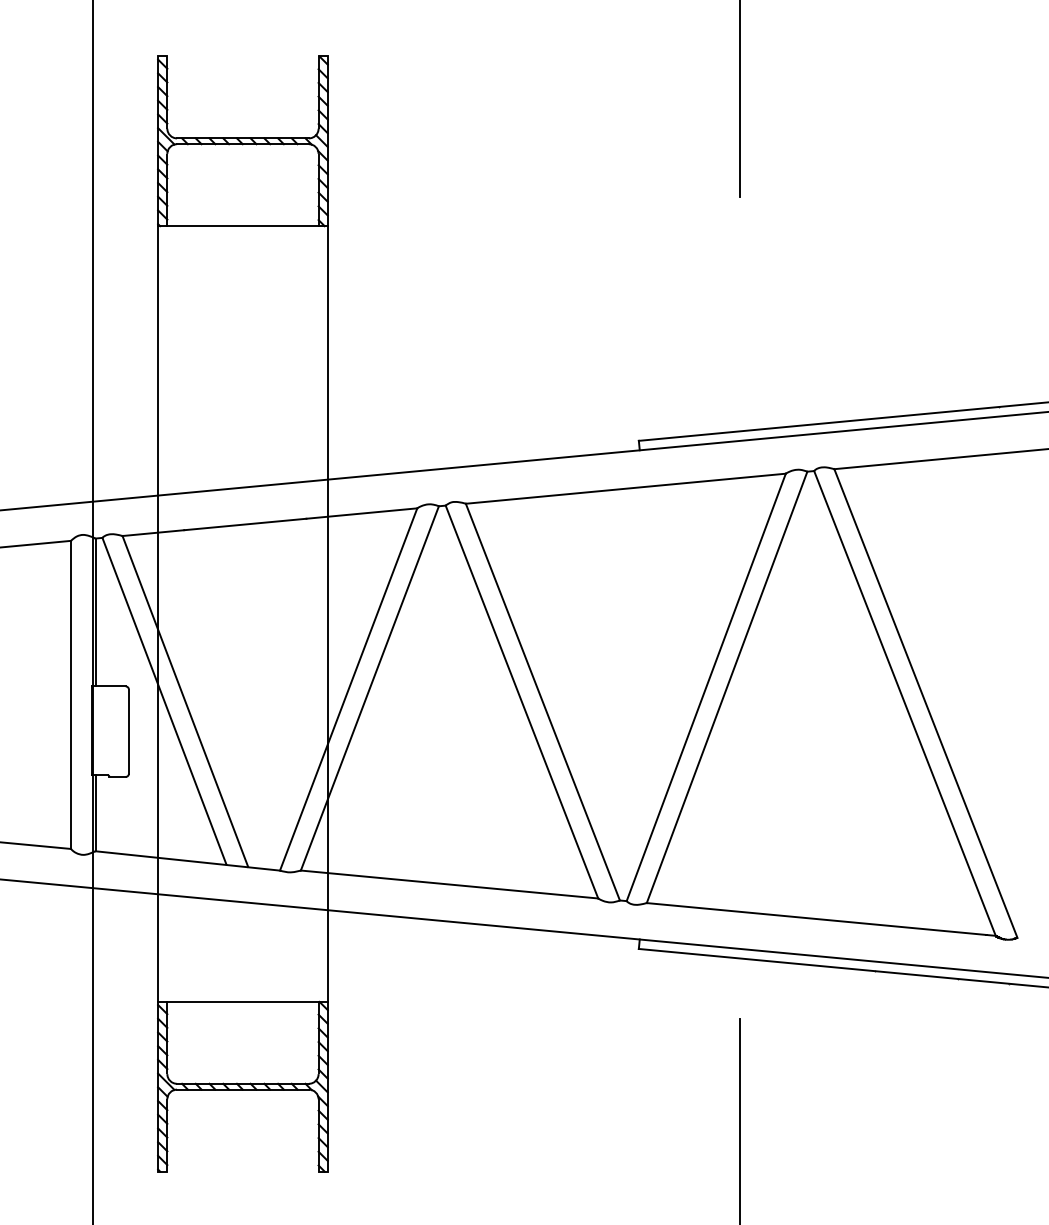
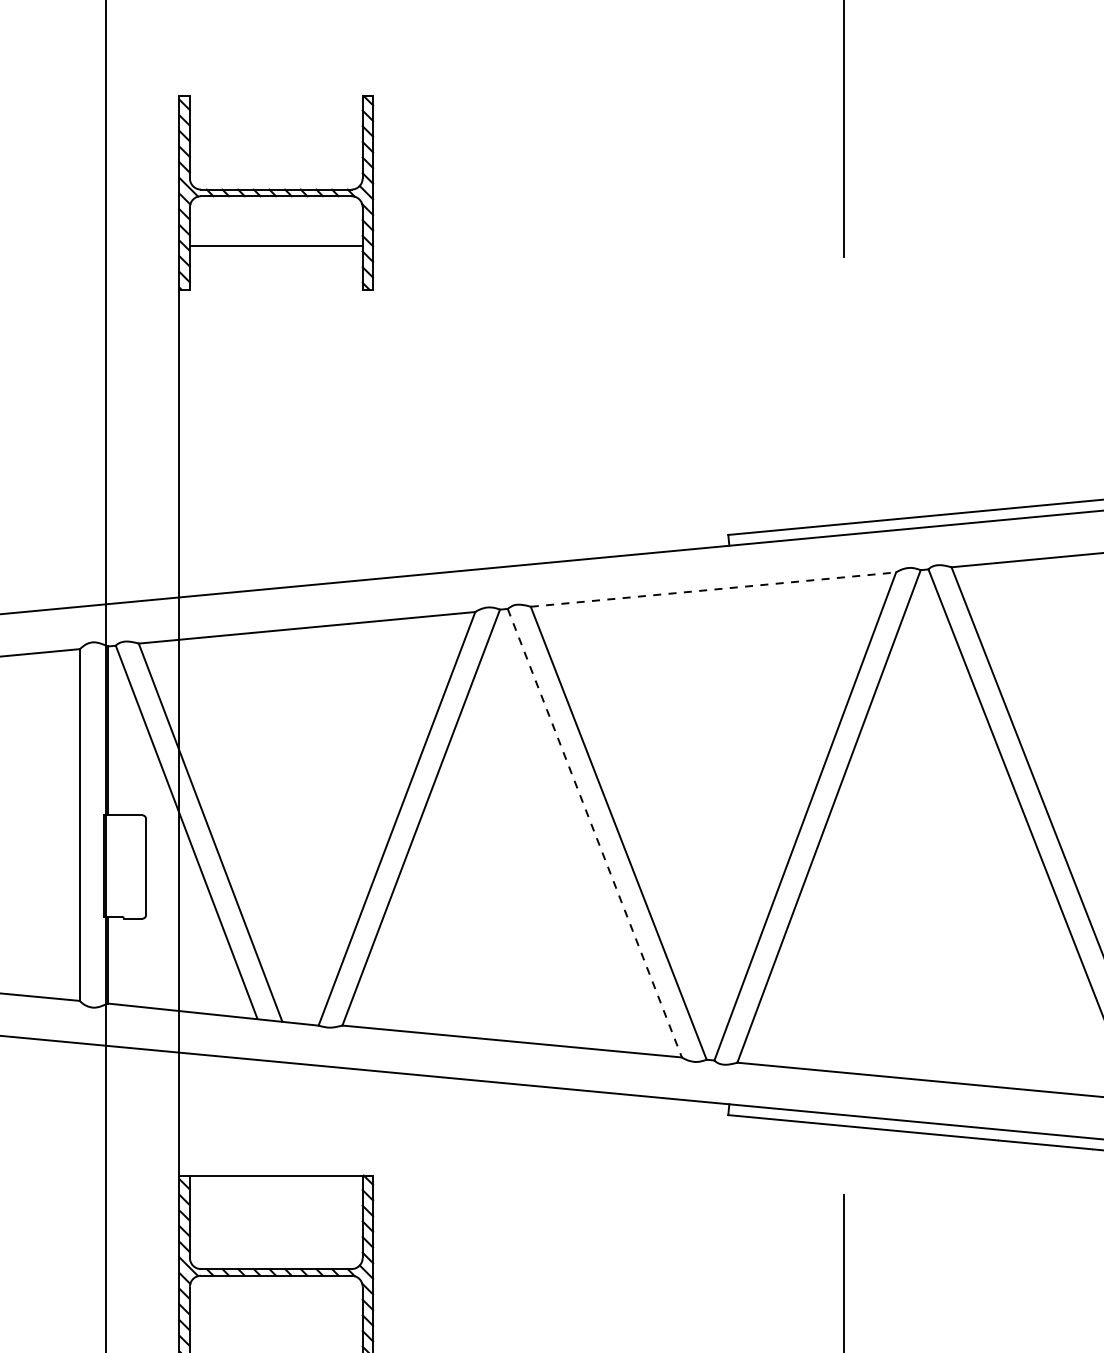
line: (242, 226) -> (275, 246), moved
line: (625, 488) -> (713, 589), solid -> dashed
line: (327, 613) -> (372, 732), removed
line: (521, 702) -> (594, 833), solid -> dashed

